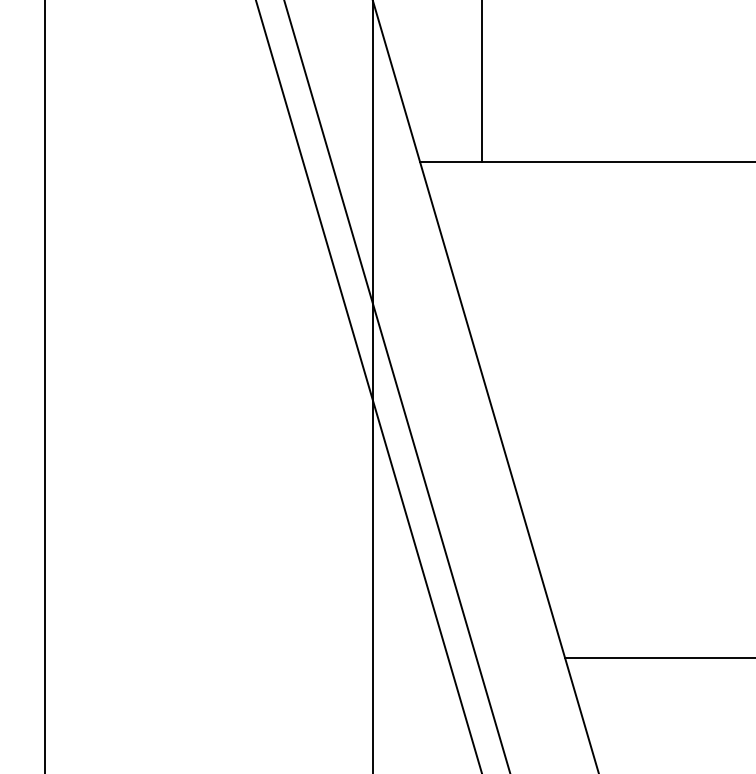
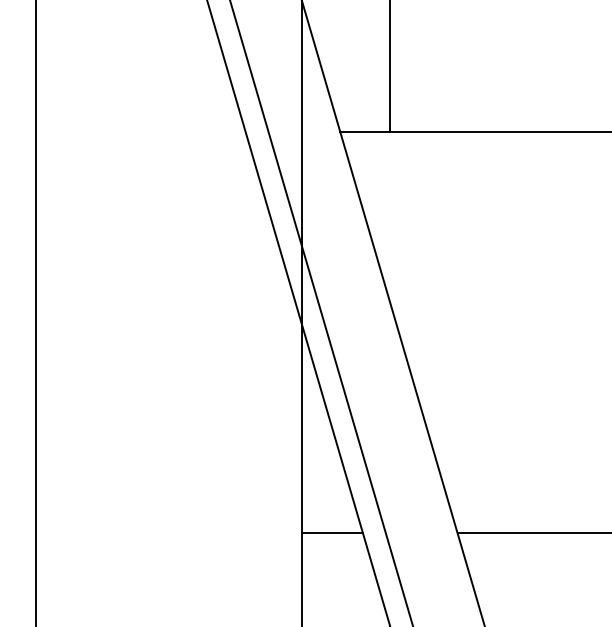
line: (410, 658) -> (332, 533), added

